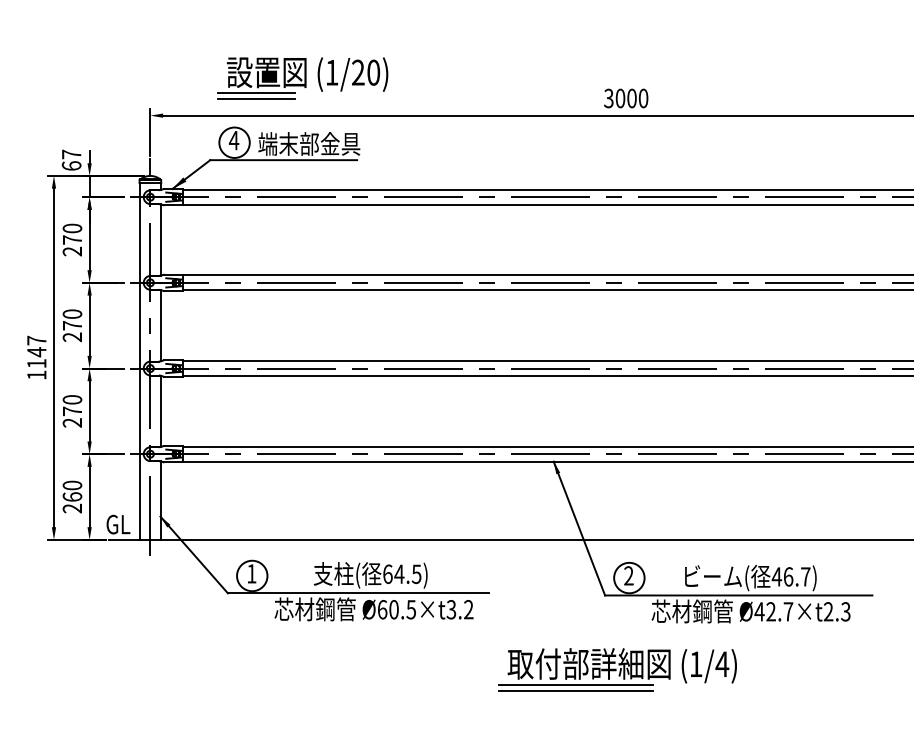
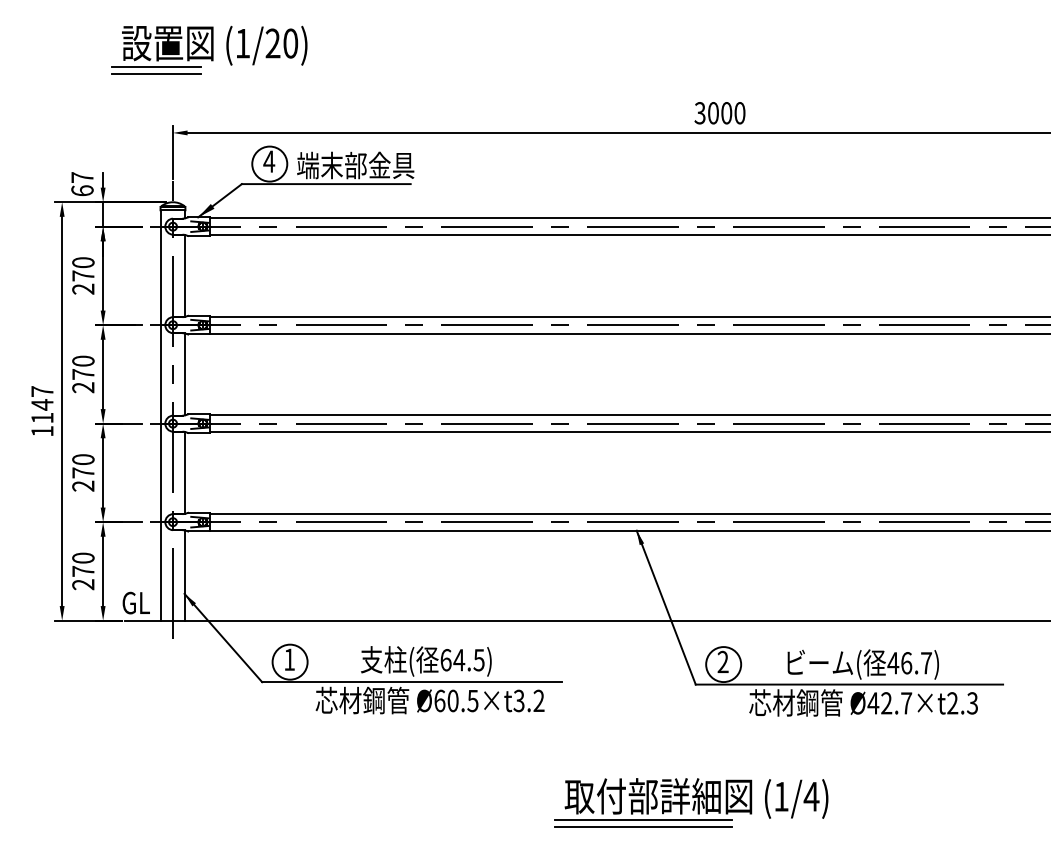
part: (303, 77) -> (209, 49), moved
text: (72, 496) -> (83, 570), 260 -> 270
part: (617, 669) -> (691, 802), moved

